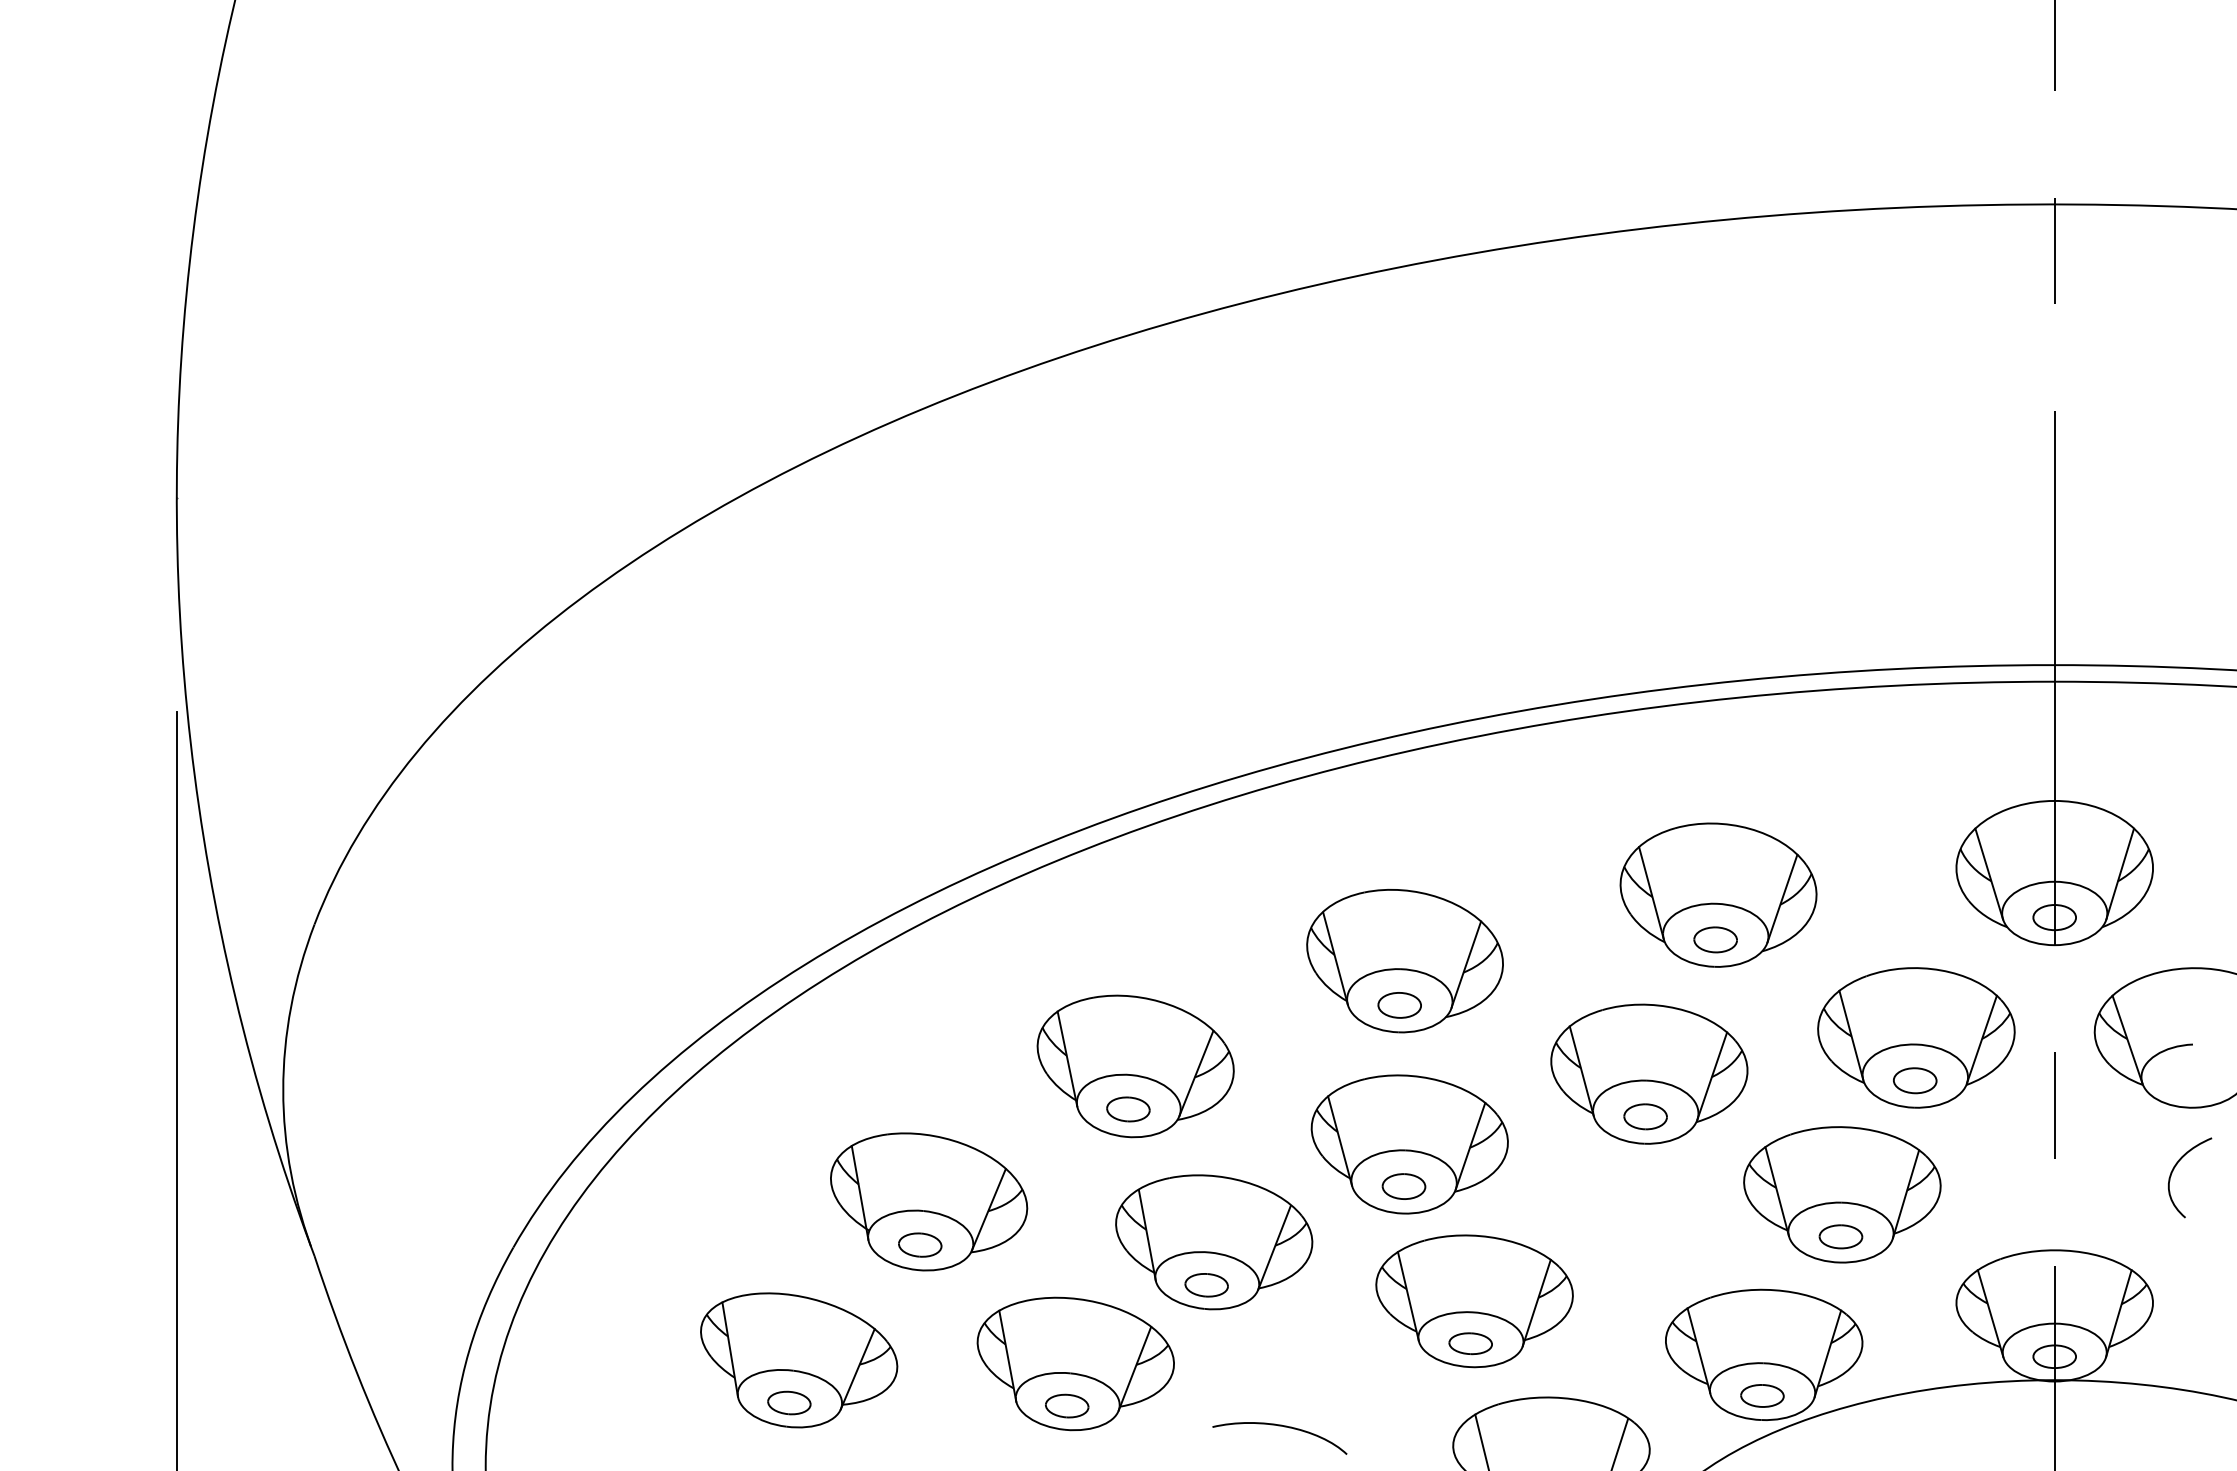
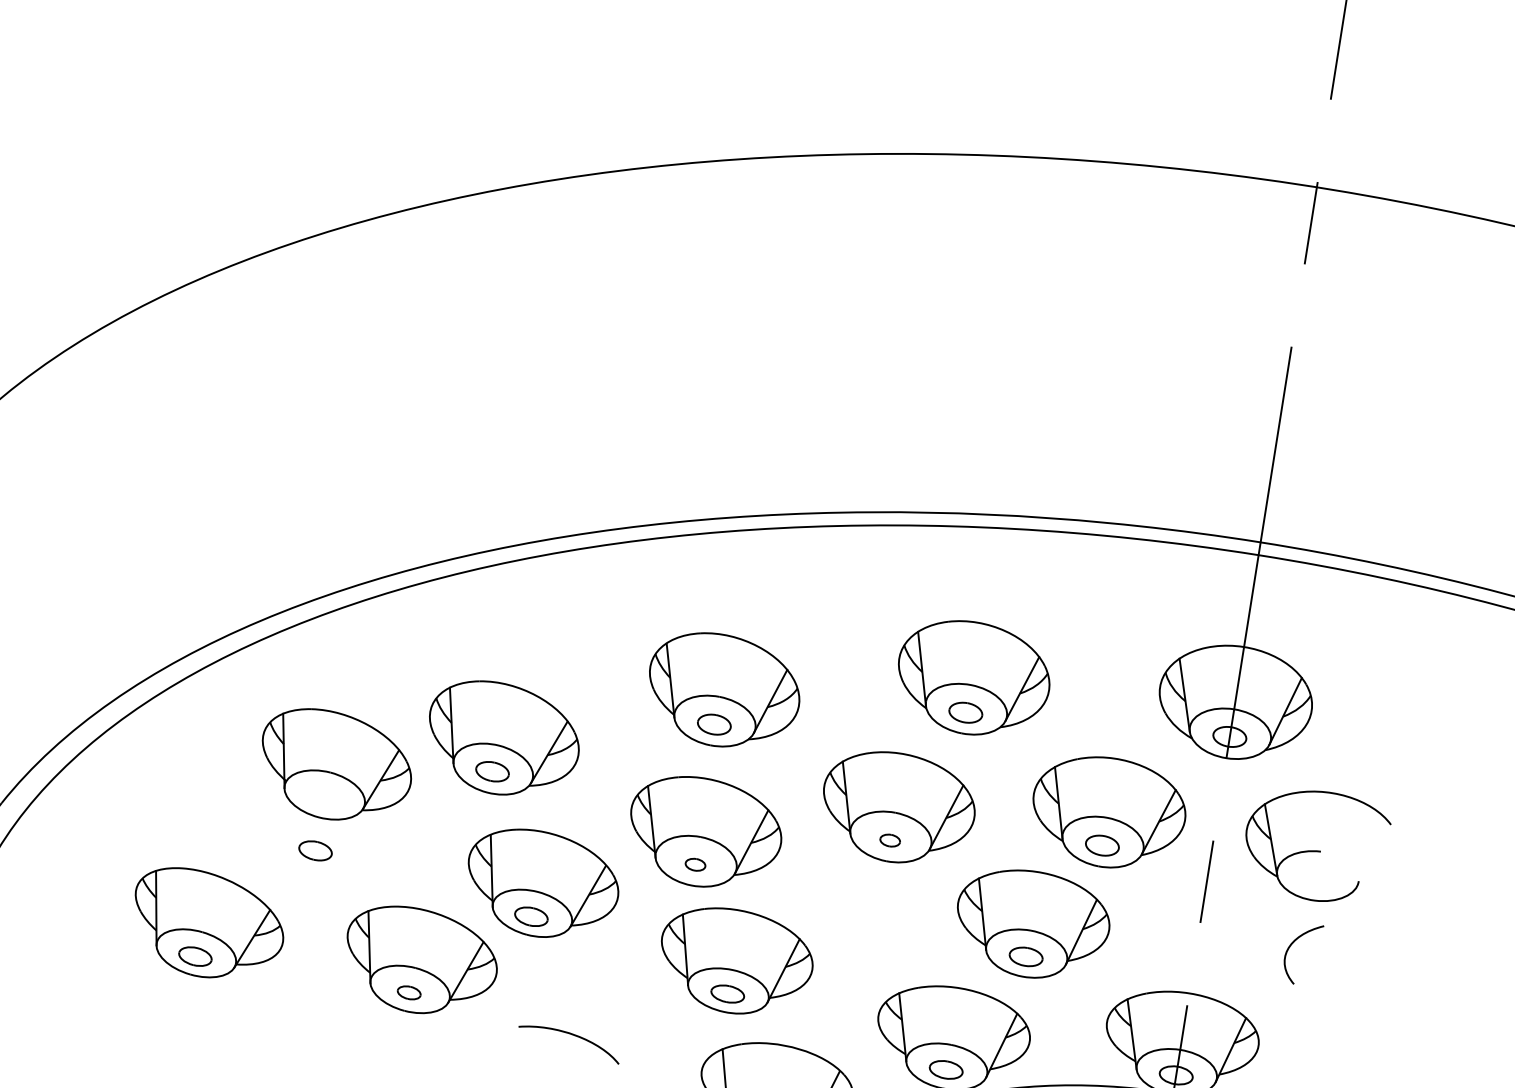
part: (1645, 1116) -> (890, 840), size x0.6
part: (1403, 1186) -> (695, 864), size x0.6
part: (929, 1201) -> (336, 765), moved
part: (1067, 1405) -> (409, 992), size x0.7

